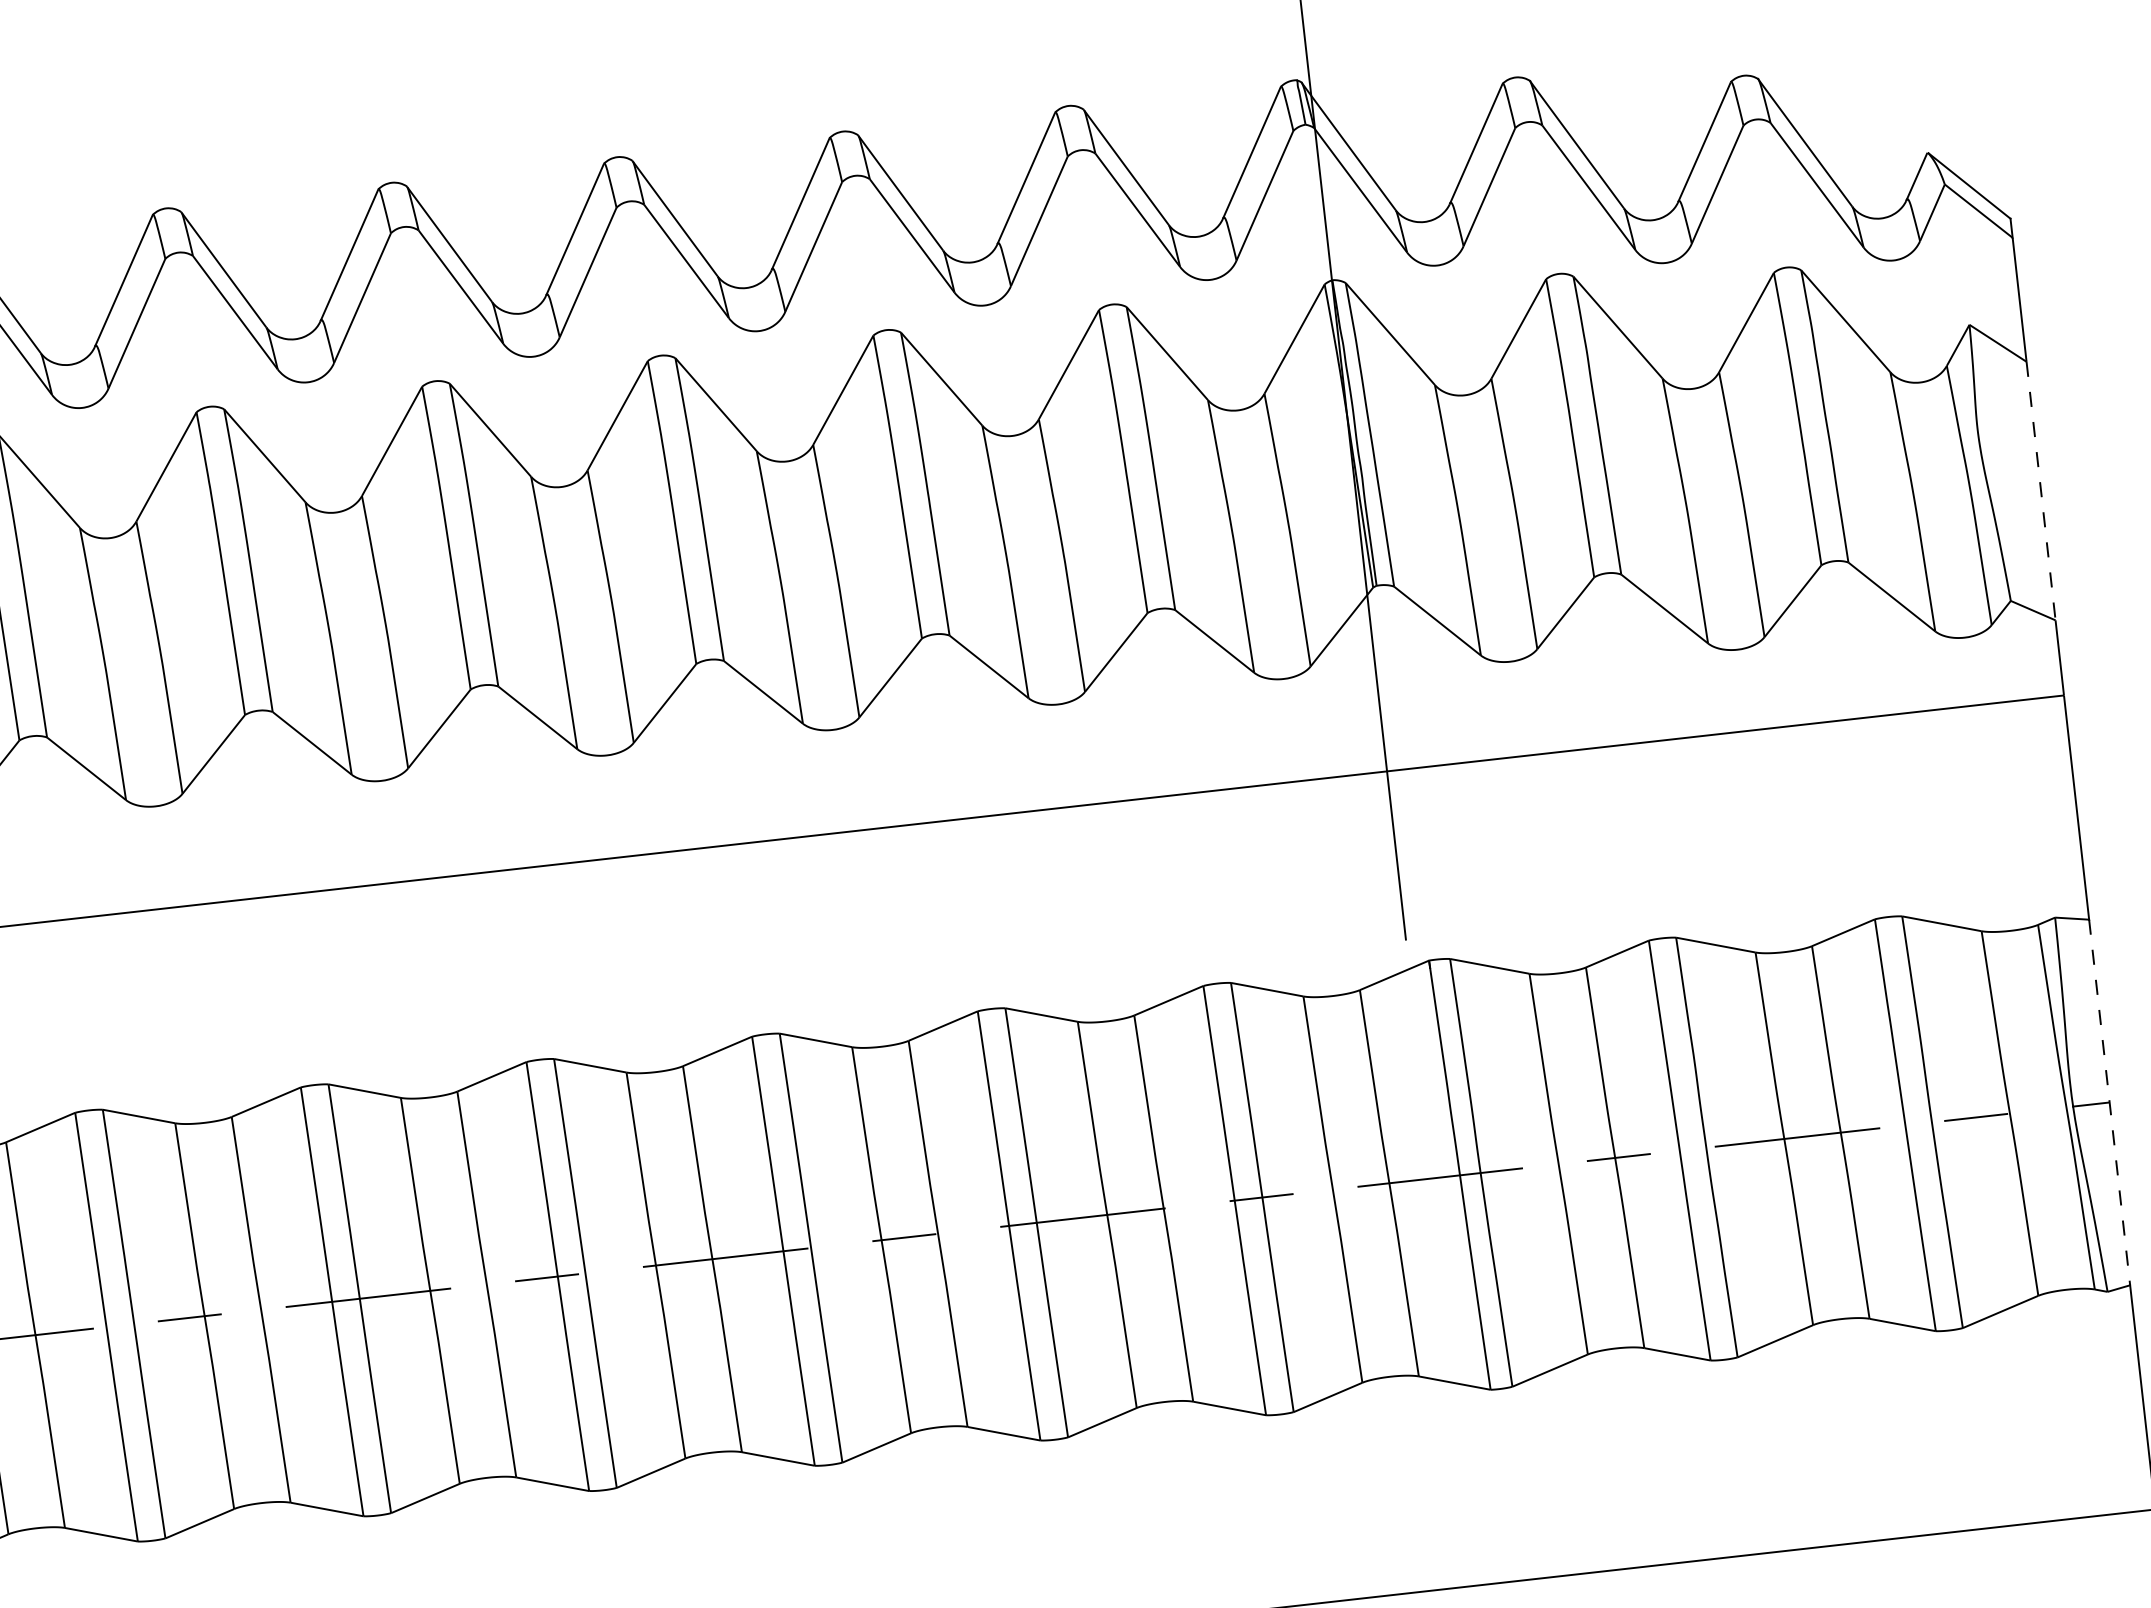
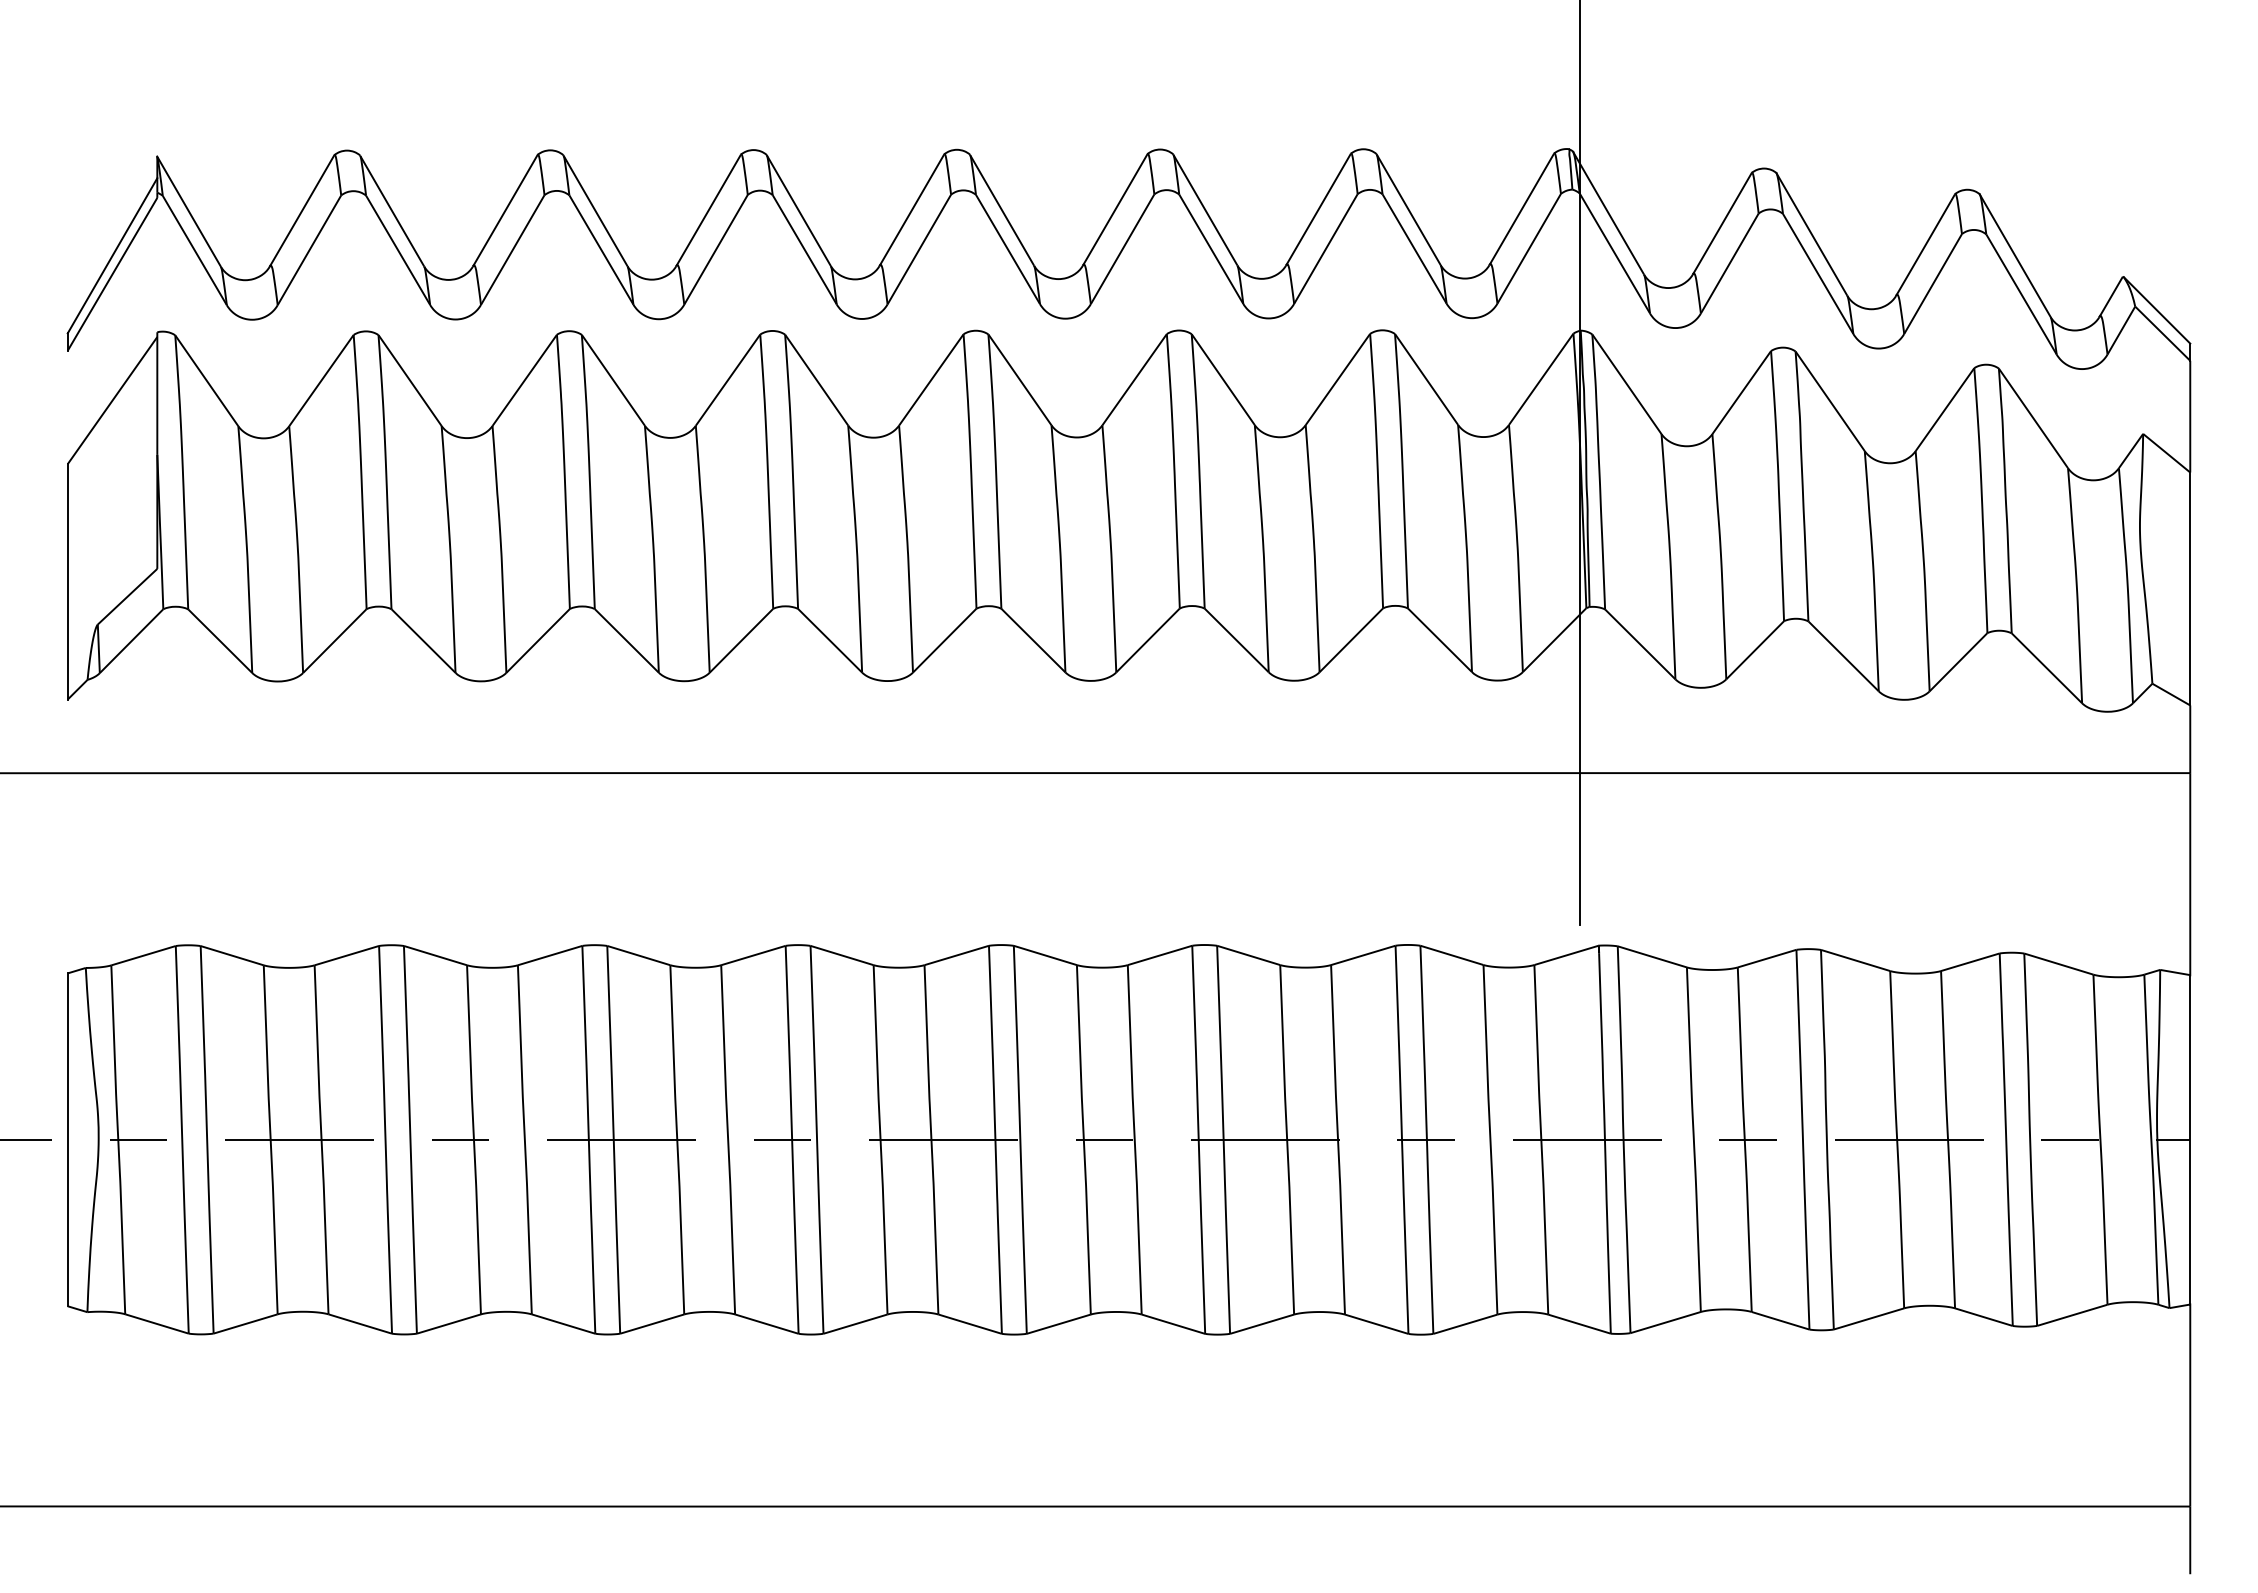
line: (2041, 491) -> (2190, 589), dashed -> solid
line: (2109, 1102) -> (2190, 1139), dashed -> solid

